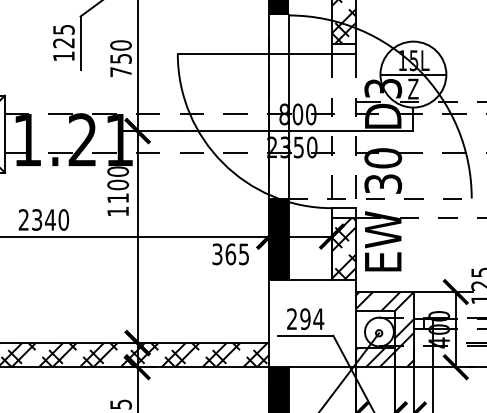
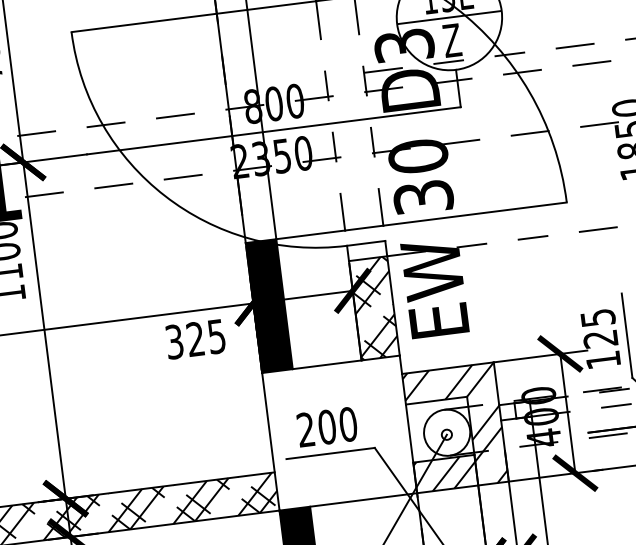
line: (380, 198) -> (422, 220), dashed -> solid
text: (230, 254) -> (195, 339), 365 -> 325
text: (312, 319) -> (338, 426), 294 -> 200

